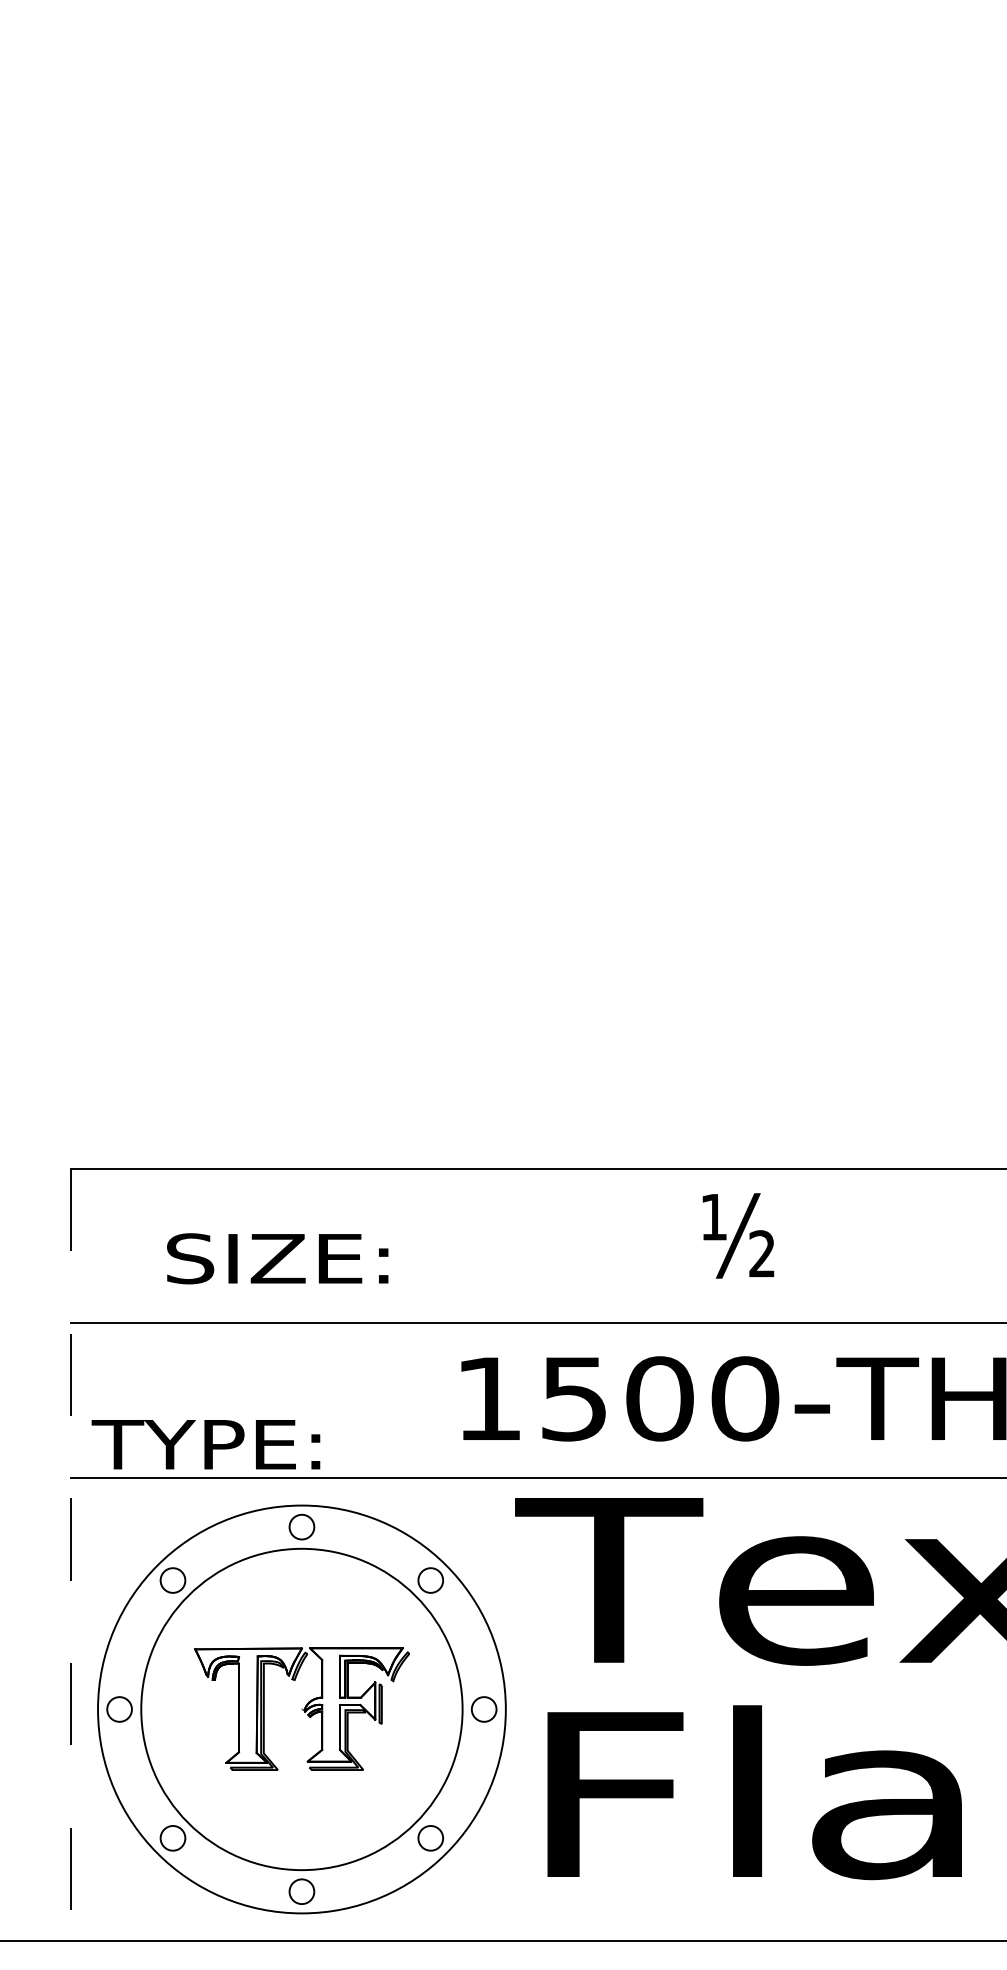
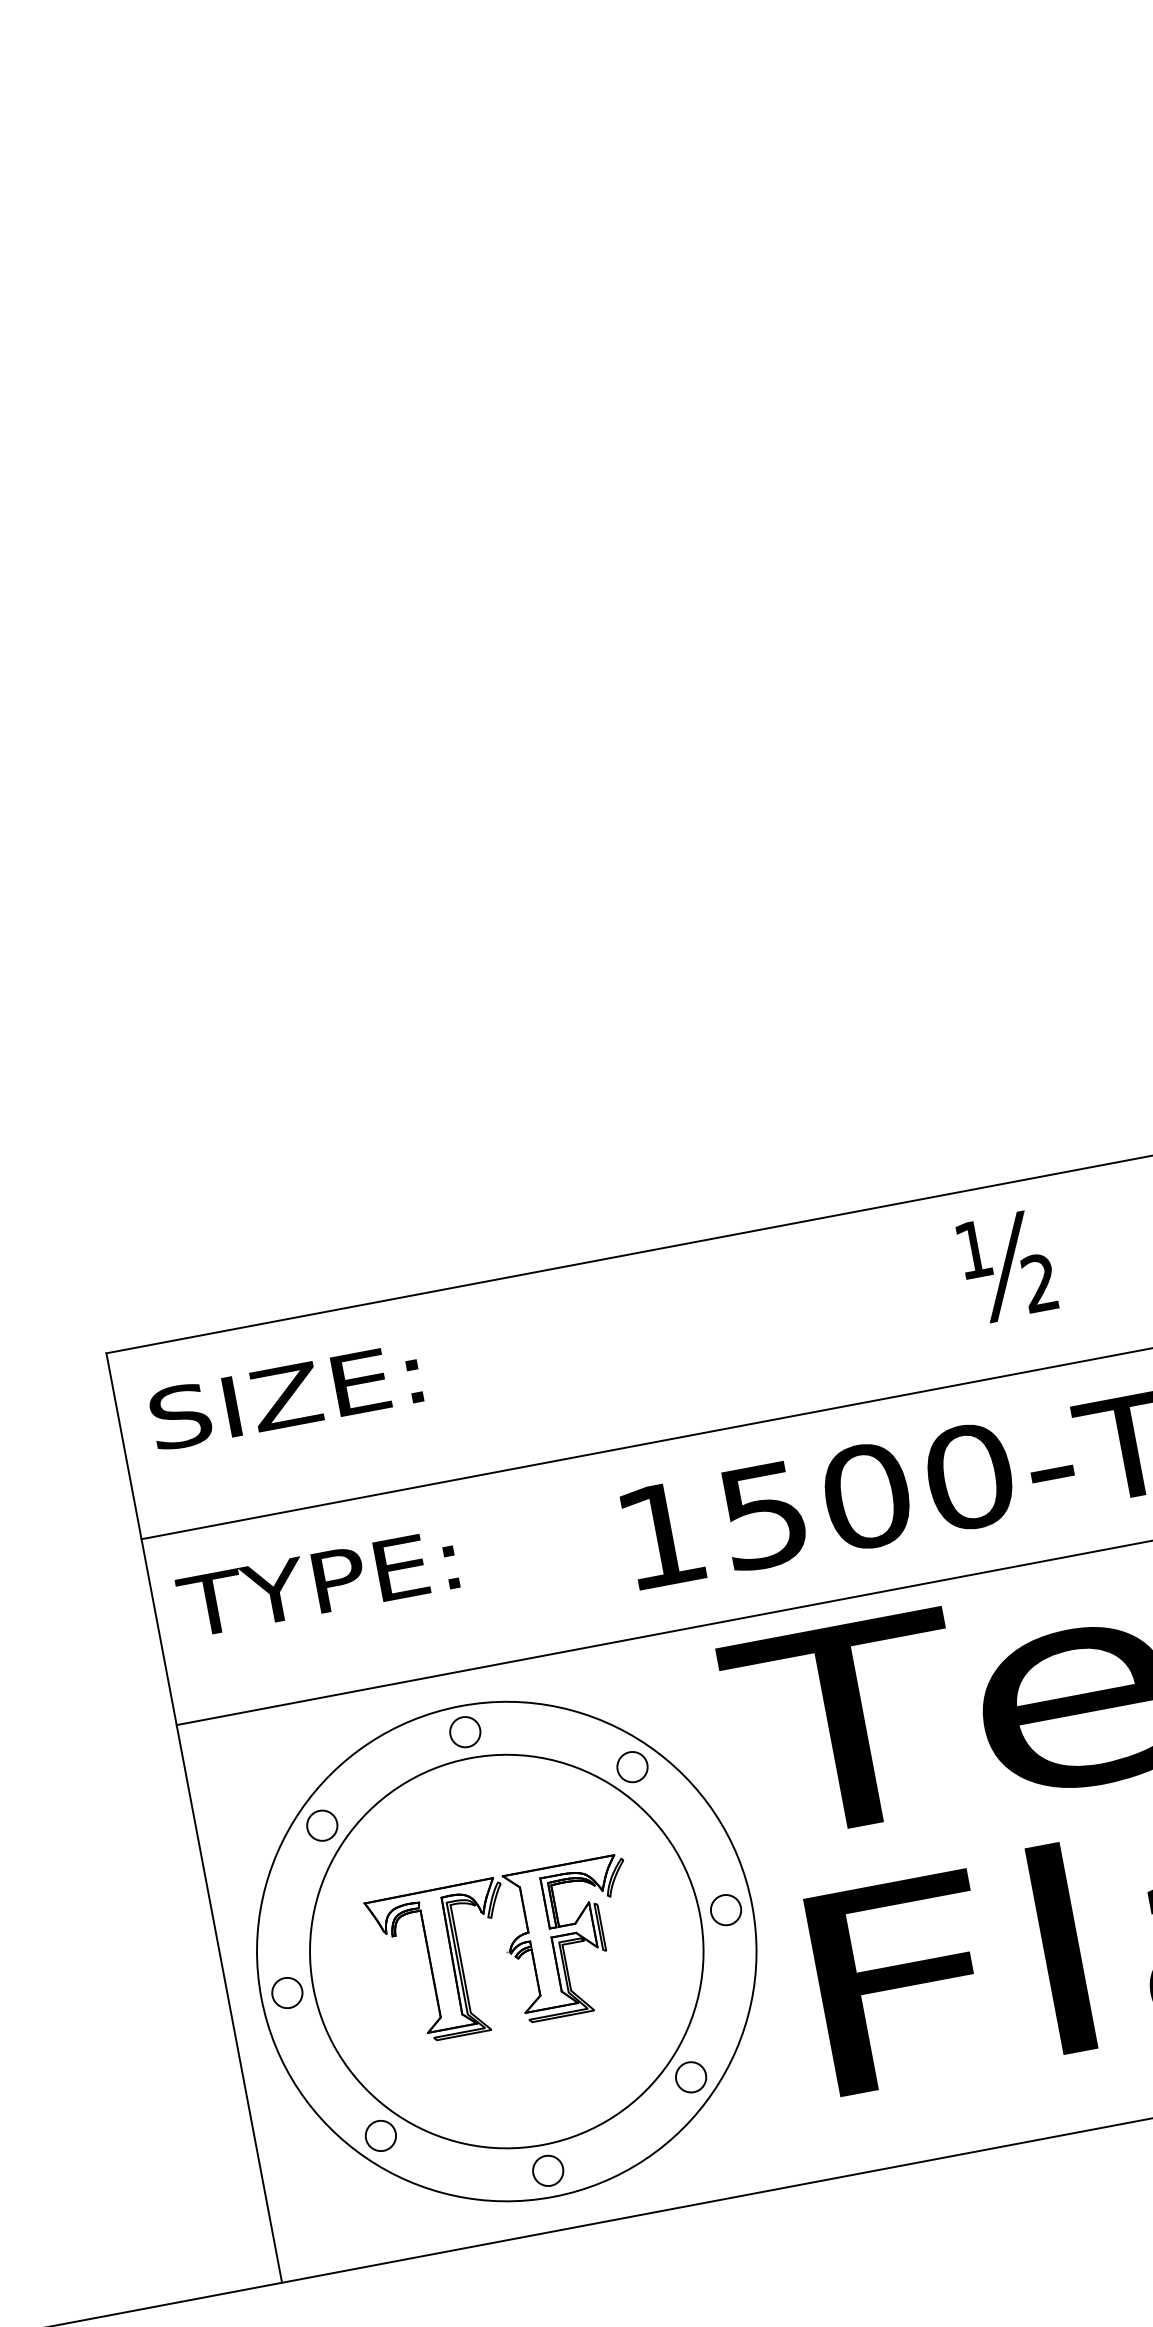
text: (738, 1235) -> (1007, 1266), moved
text: (277, 1258) -> (285, 1396), moved
text: (205, 1444) -> (317, 1583), moved
line: (71, 1555) -> (194, 1818), dashed -> solid

